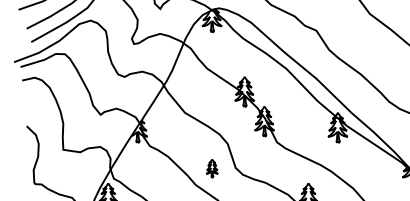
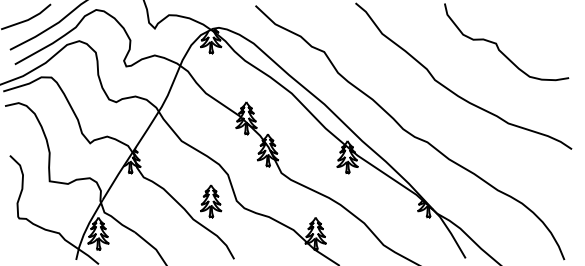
part: (212, 168) -> (211, 201), size x1.67

